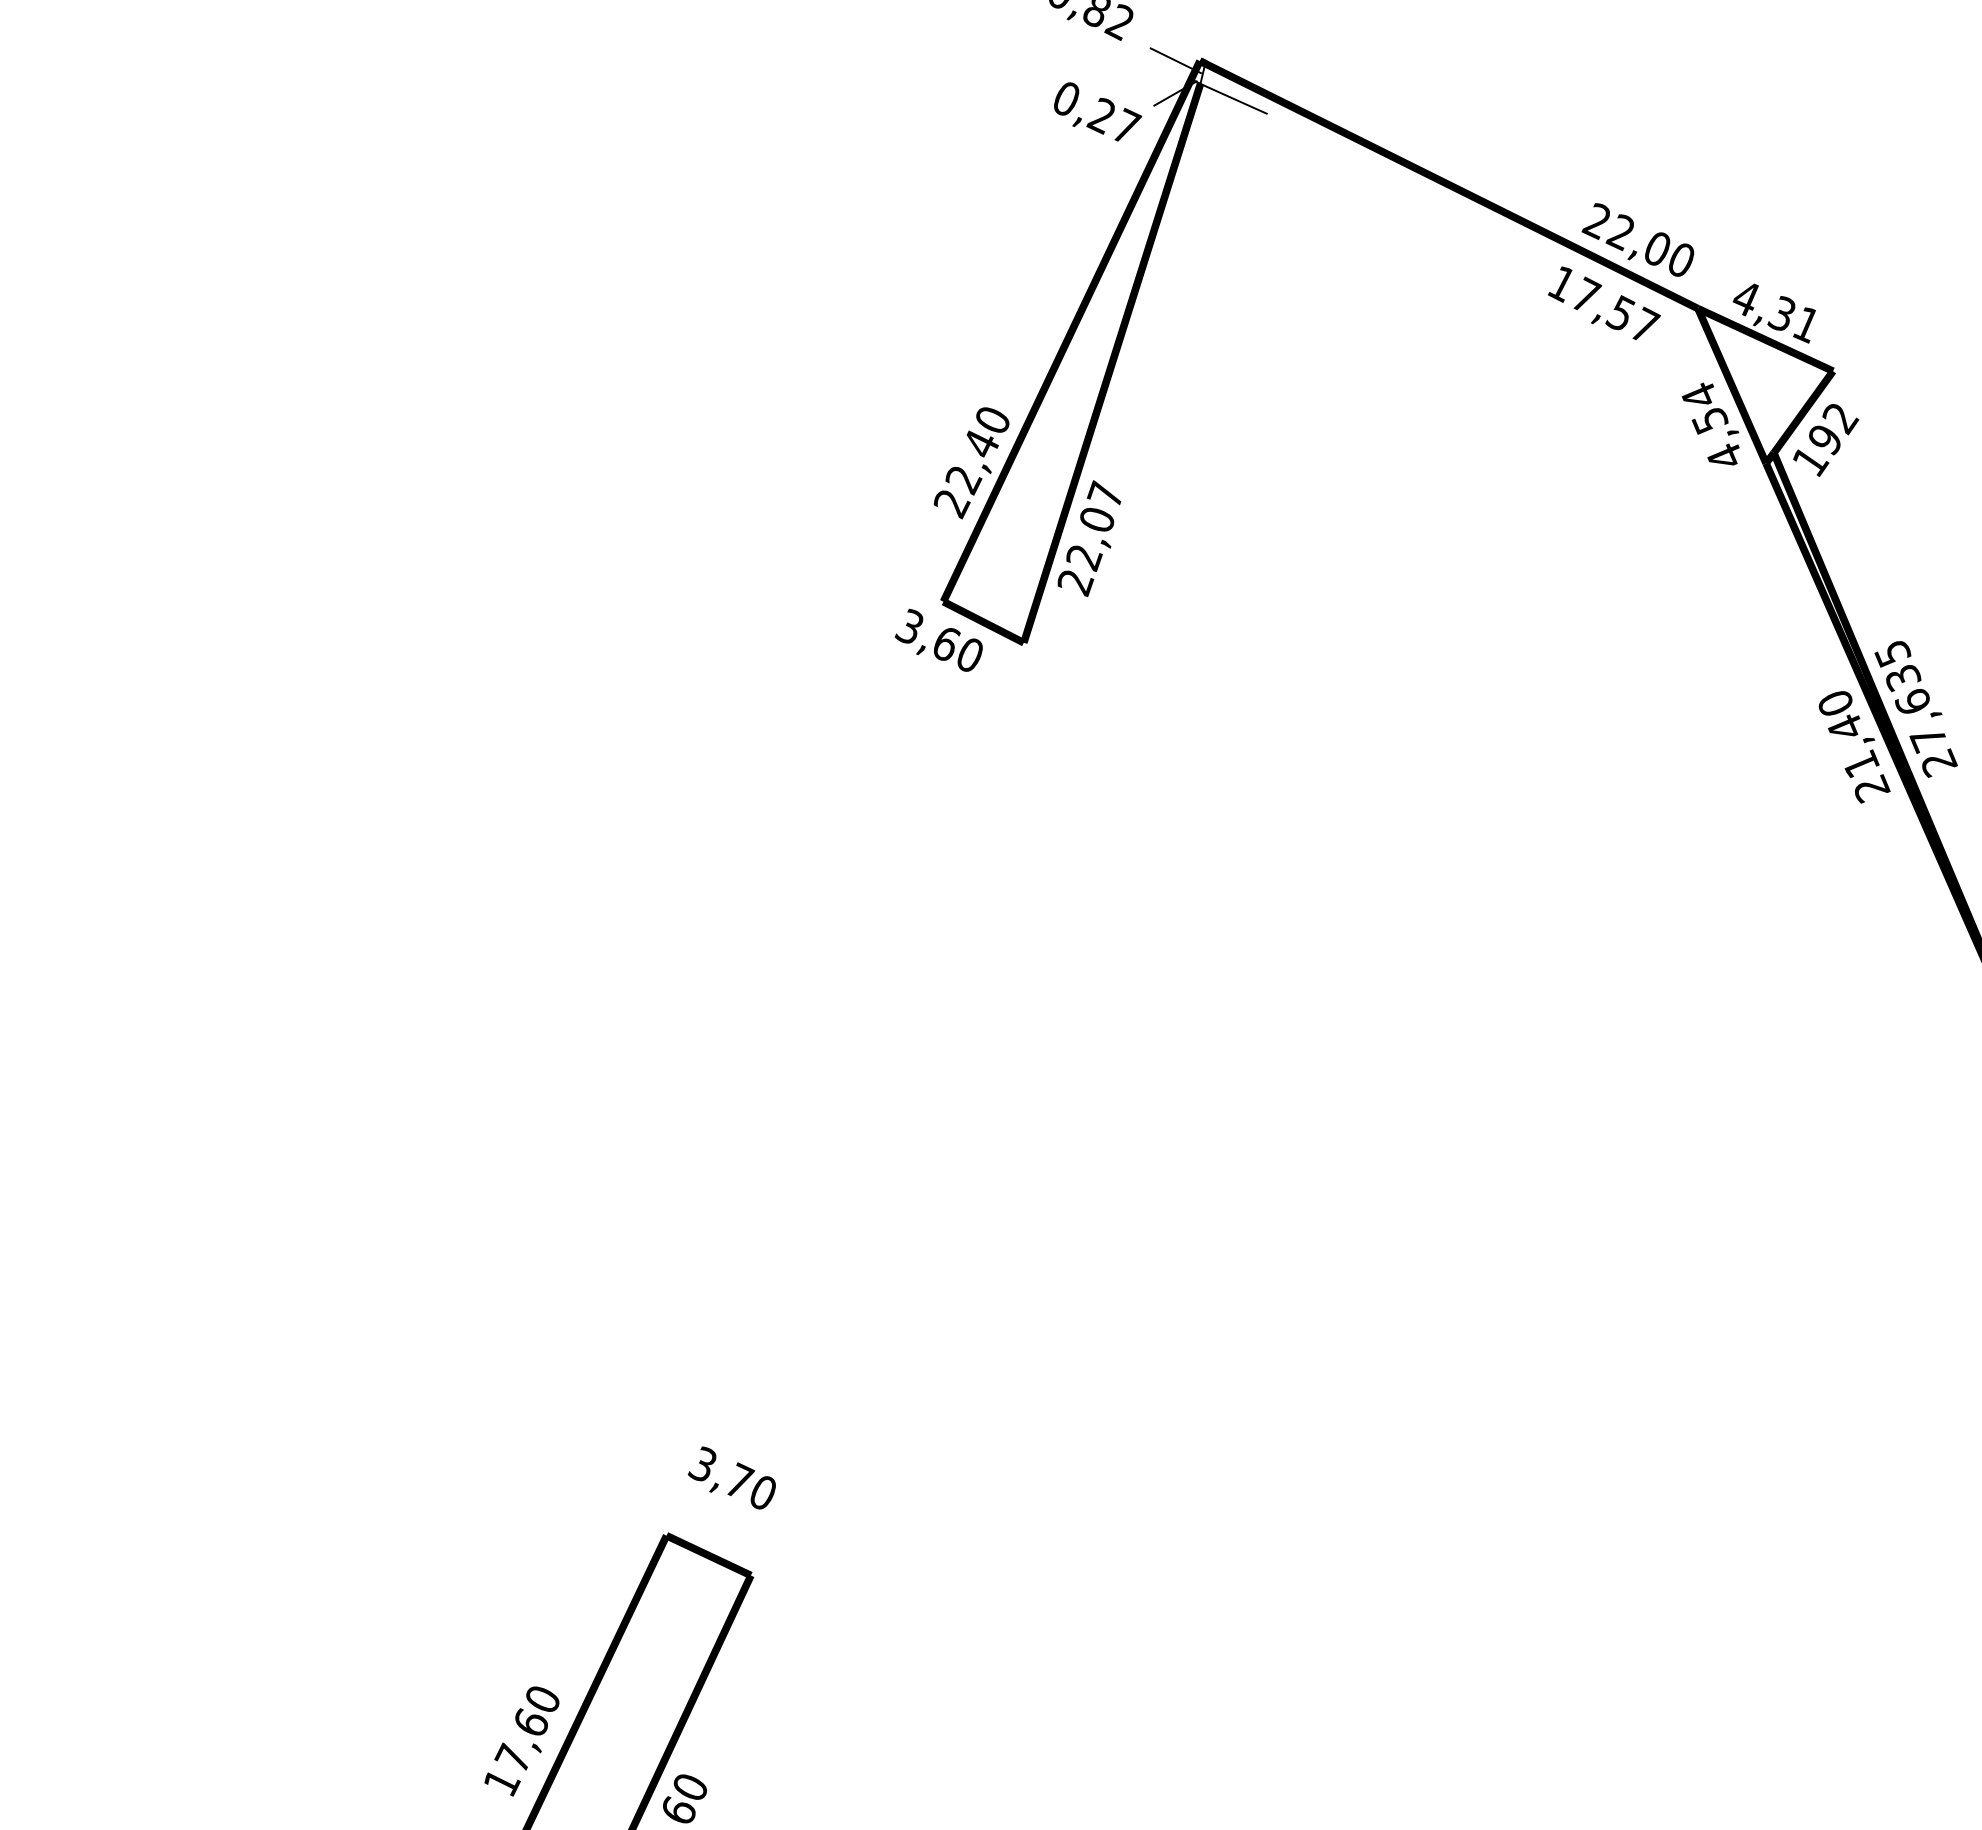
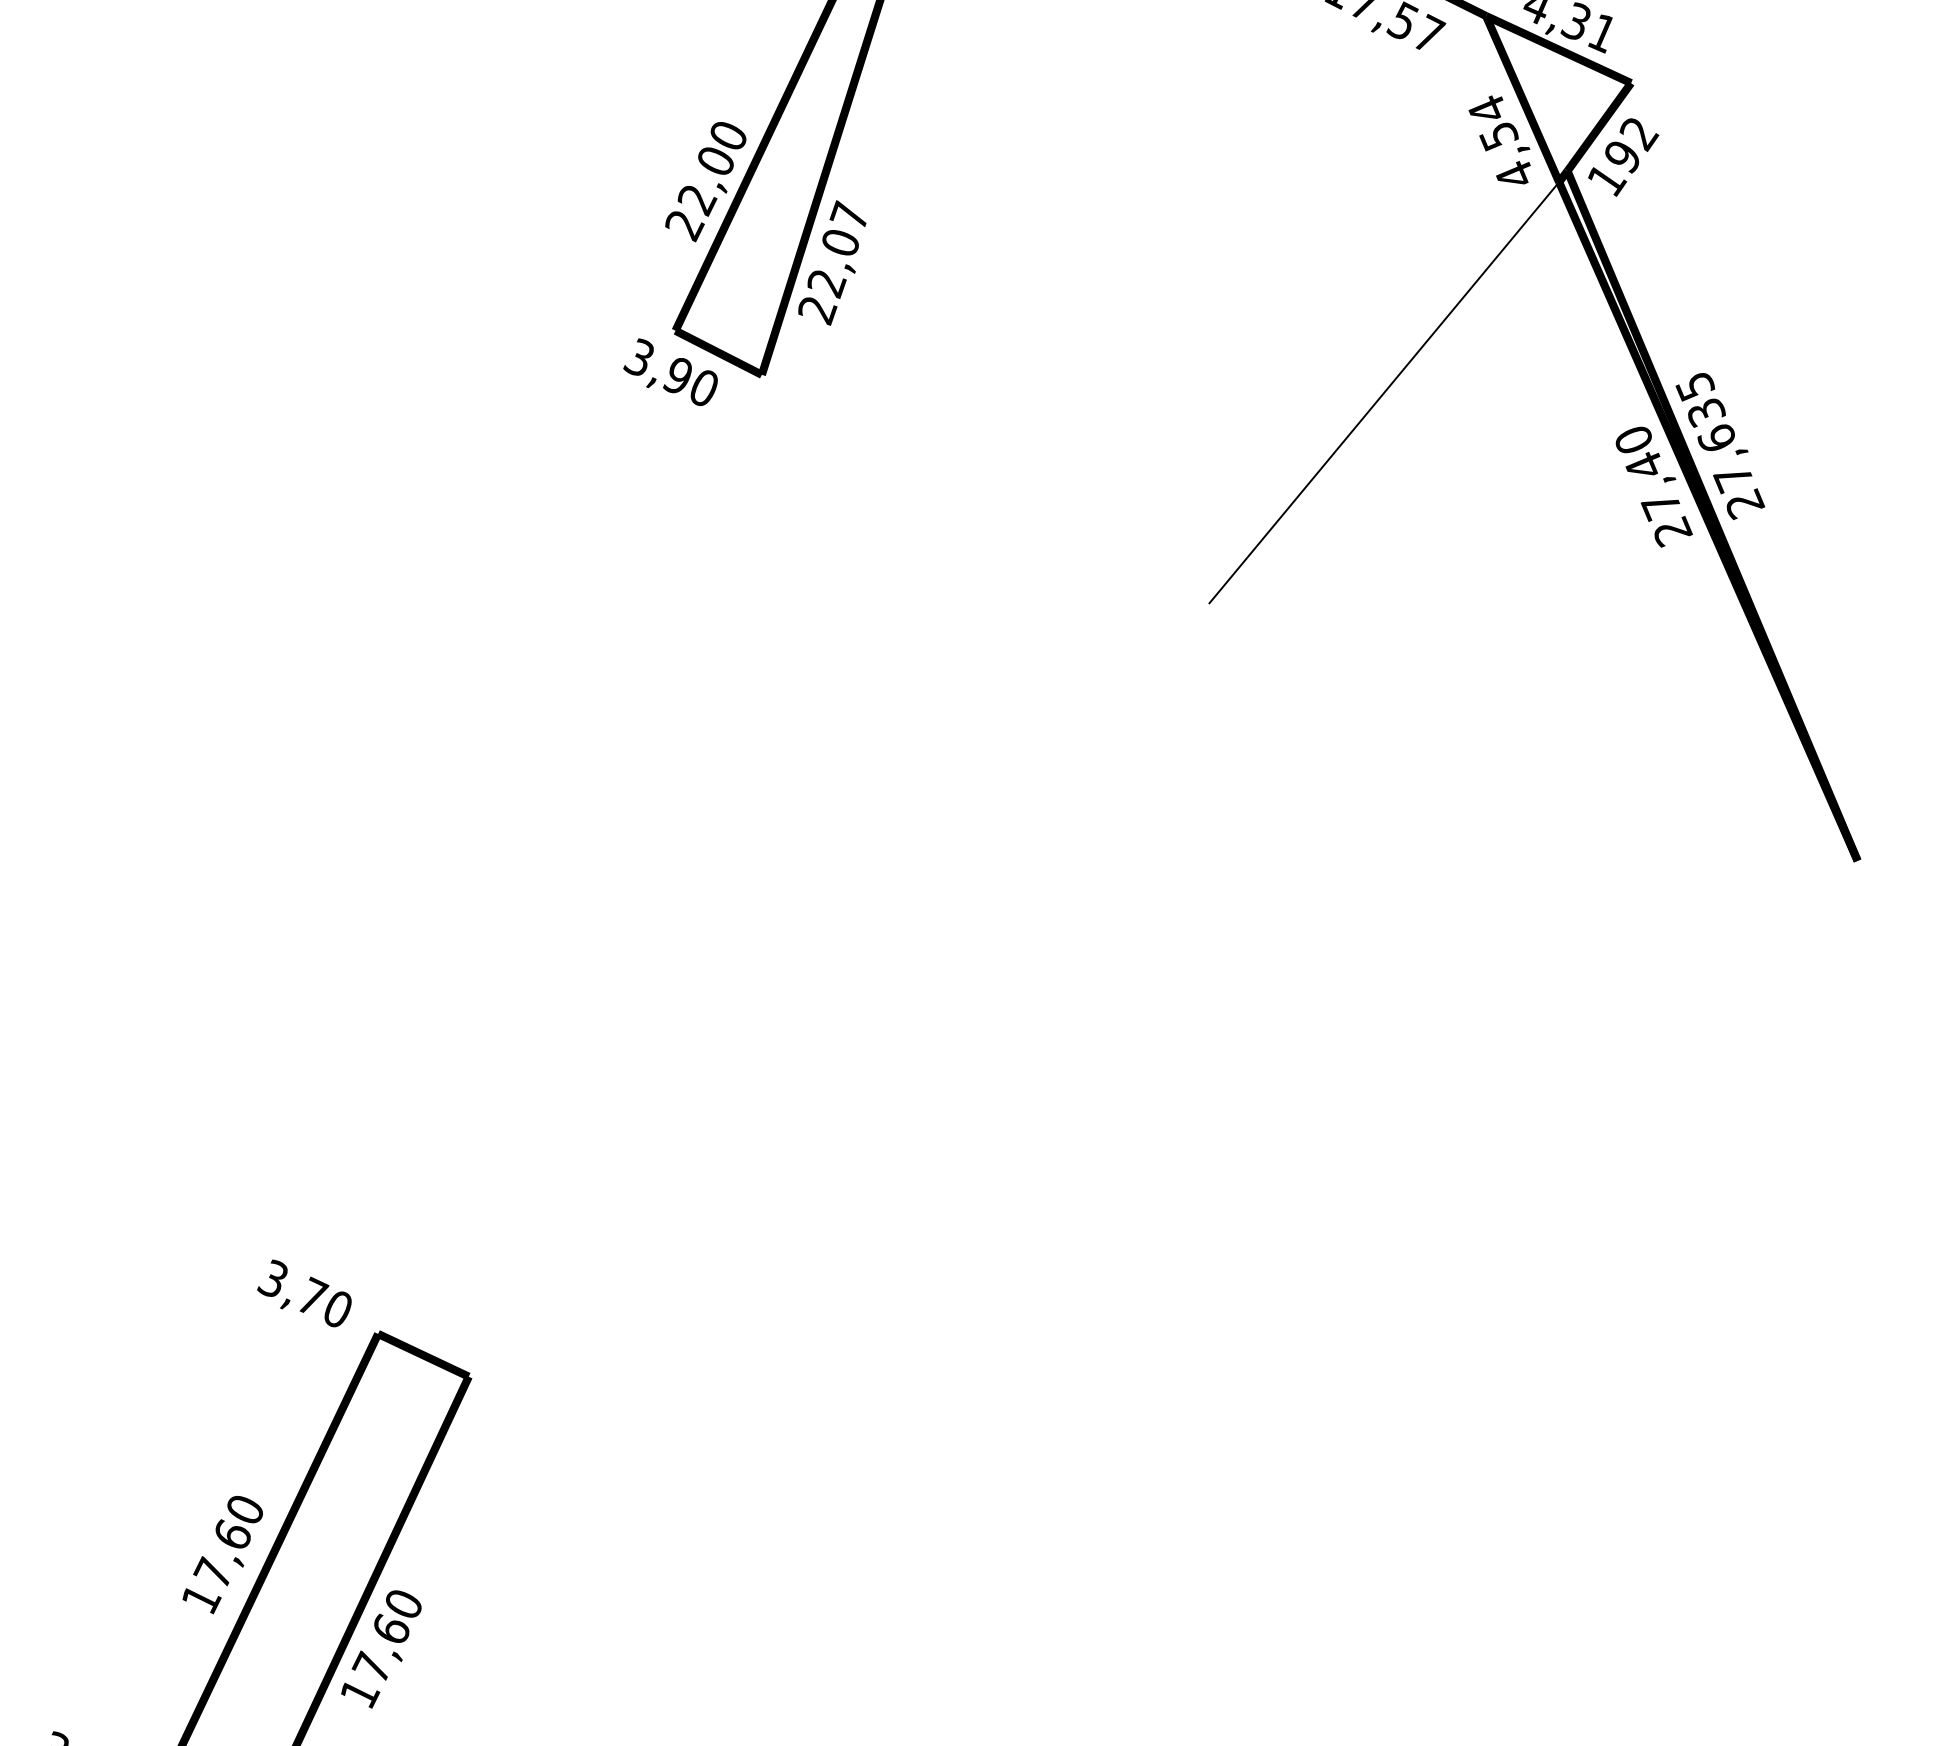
text: (981, 443) -> (716, 160), 22,40 -> 22,00
text: (945, 643) -> (677, 375), 3,60 -> 3,90
line: (1603, 659) -> (1384, 392), added
text: (1860, 764) -> (1660, 505), 21,40 -> 27,40
text: (731, 1477) -> (303, 1292), moved

